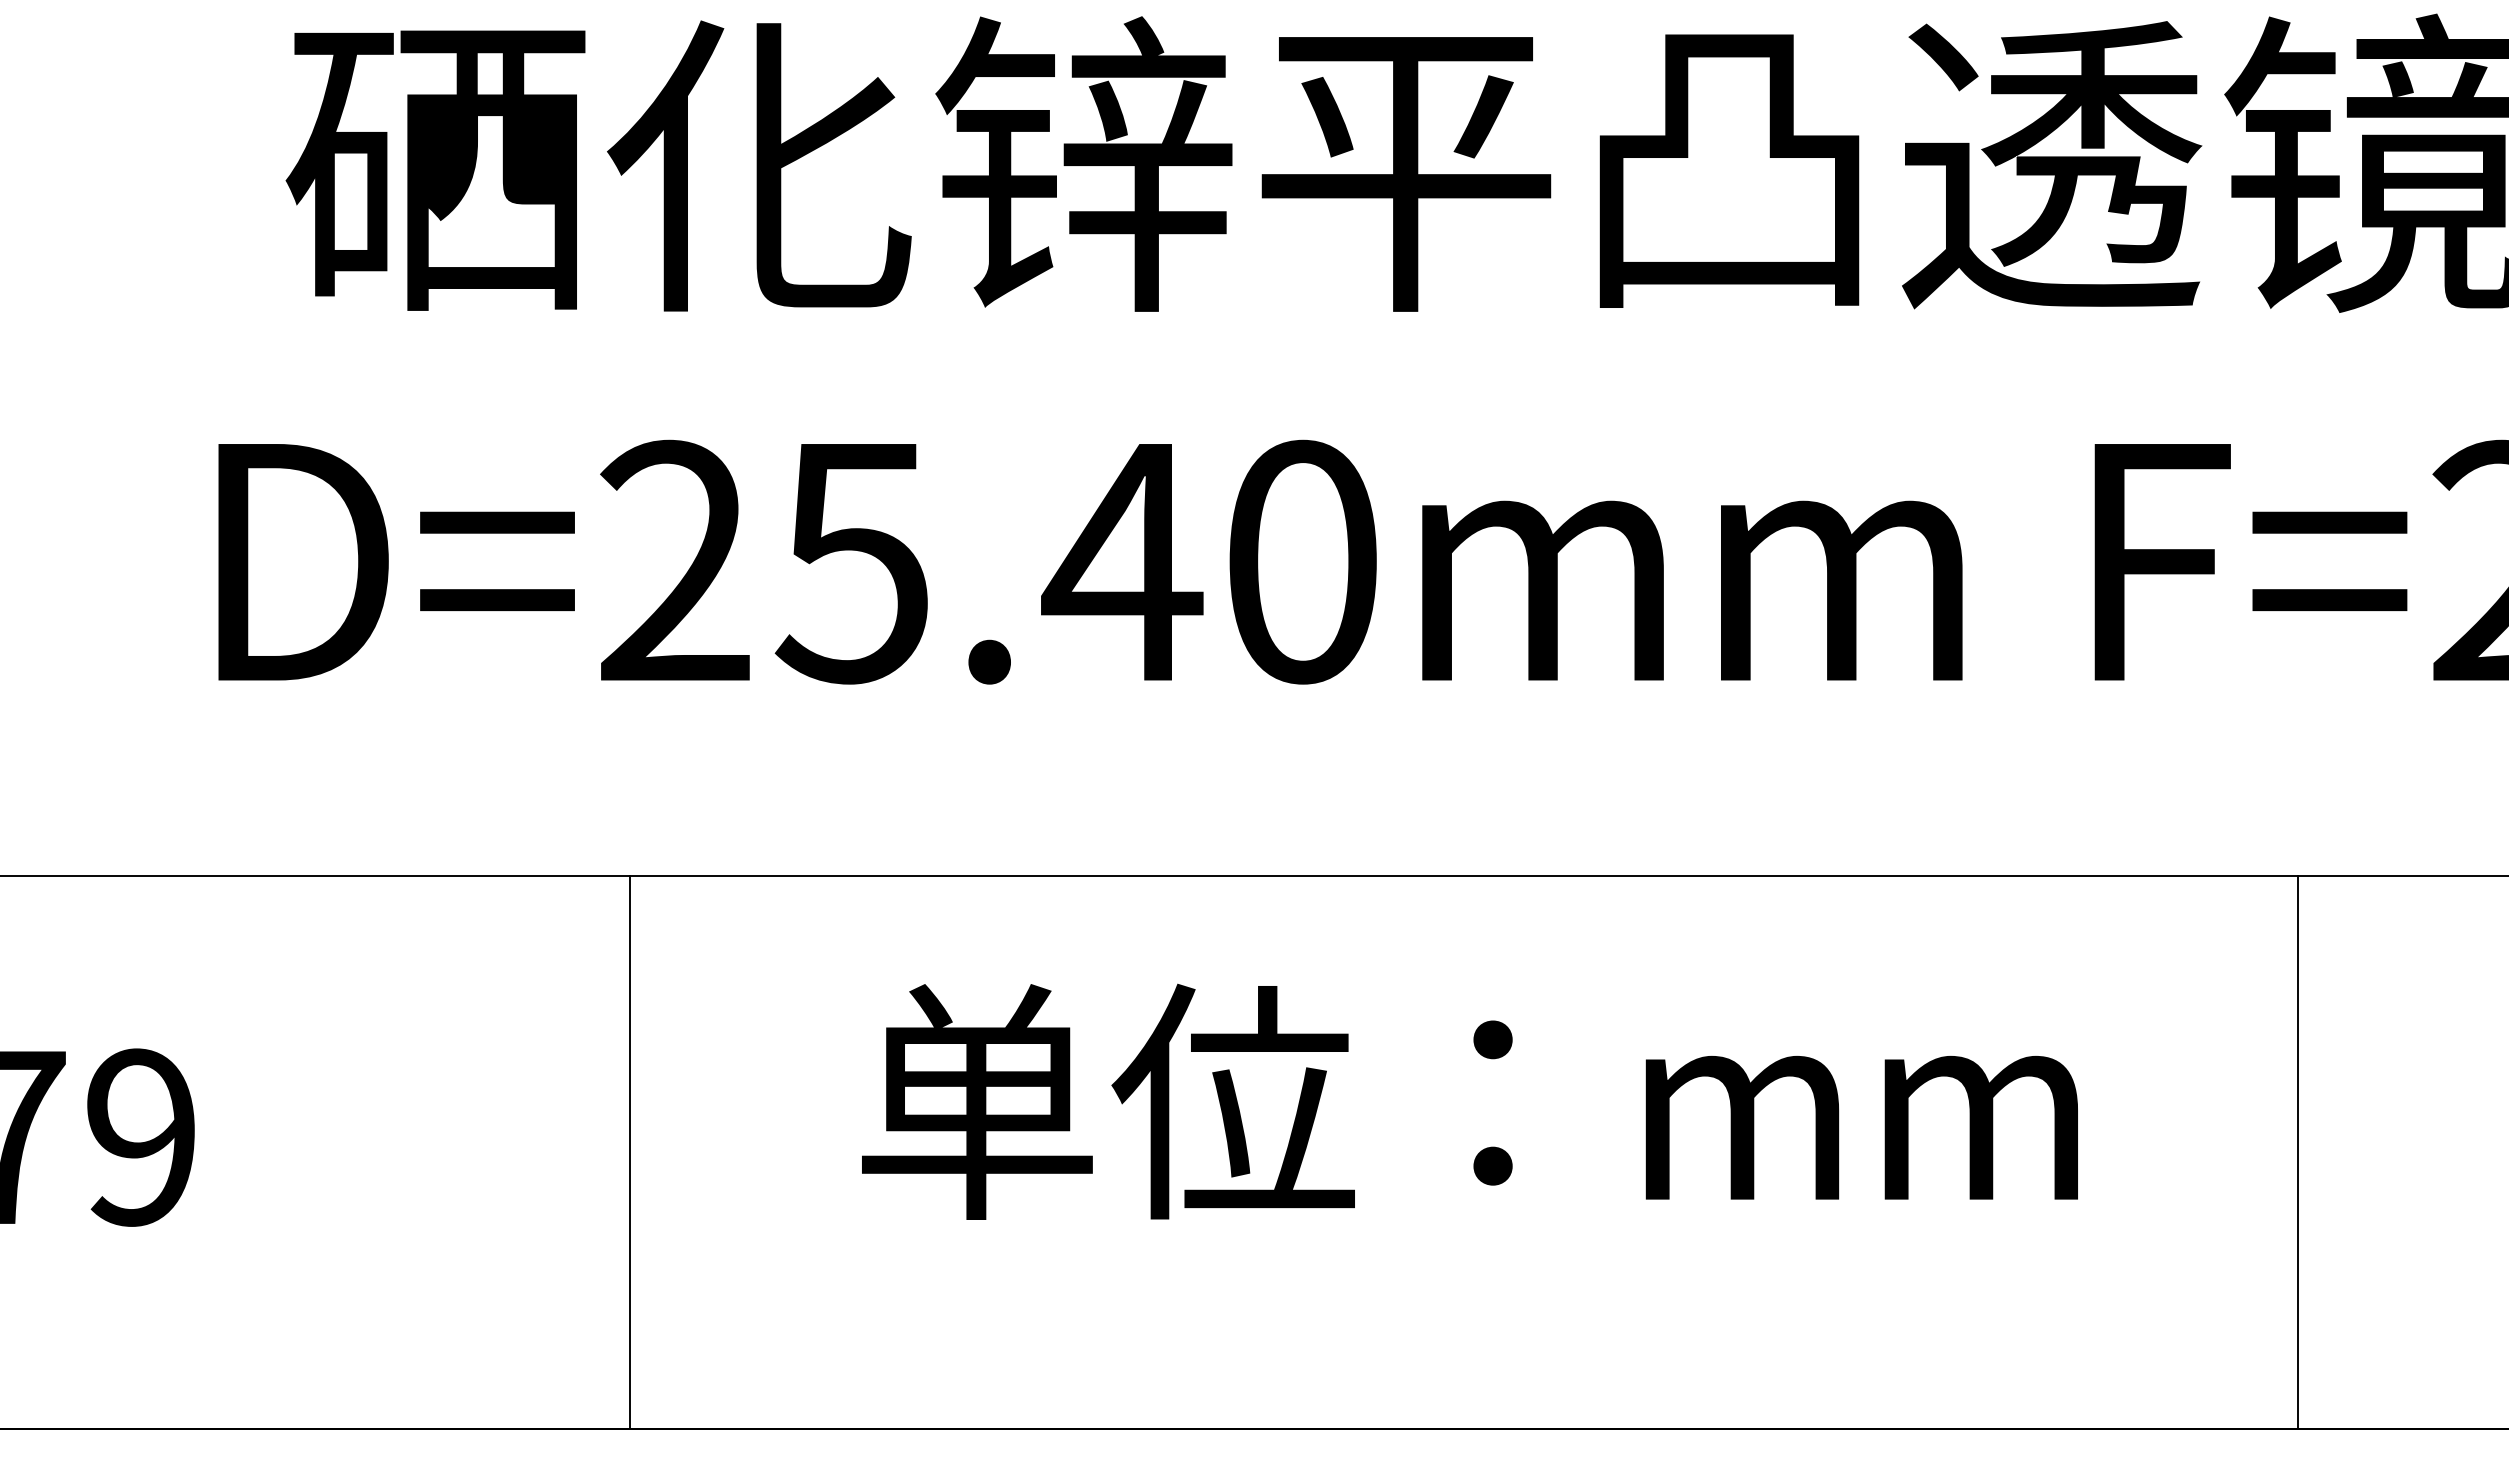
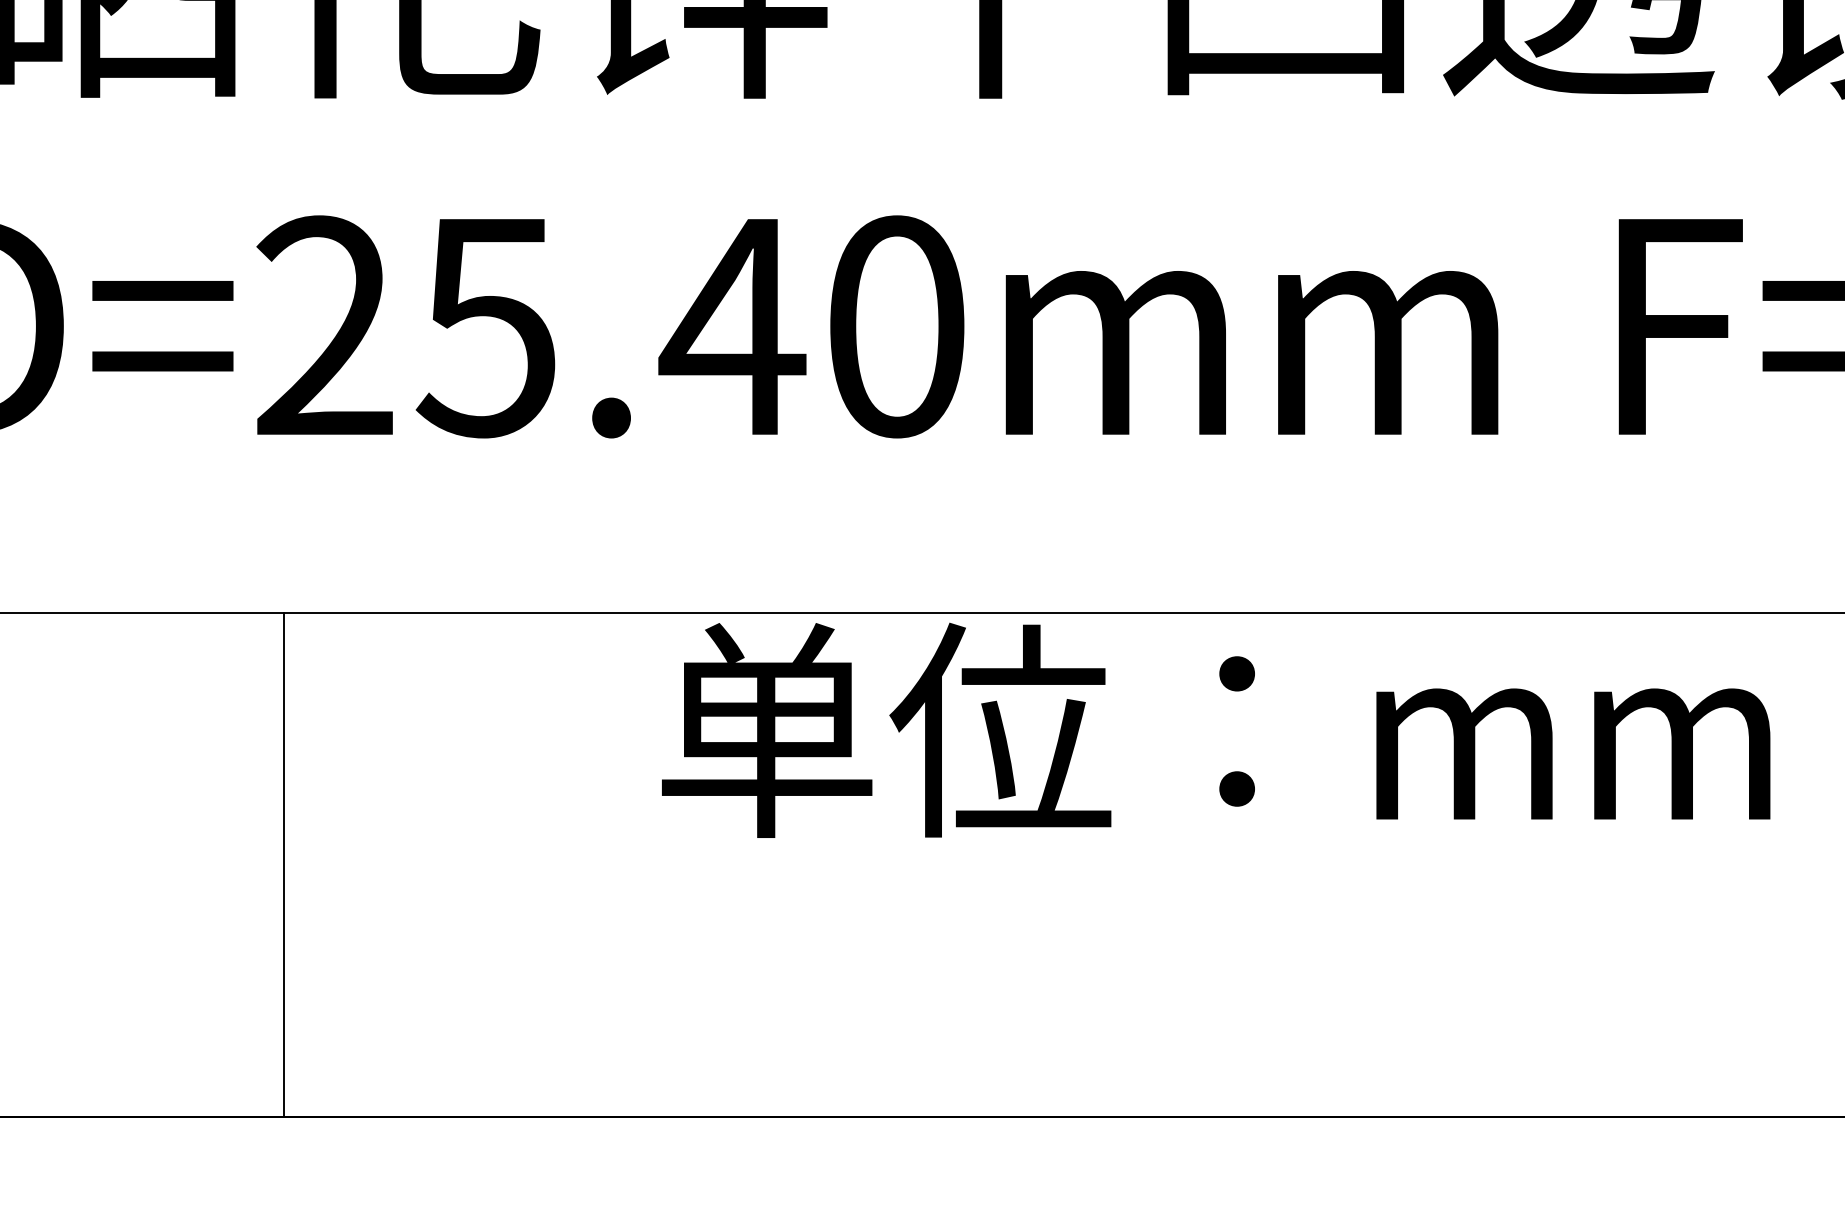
text: (1469, 1101) -> (1215, 730), moved
line: (2297, 1152) -> (1803, 864), removed

